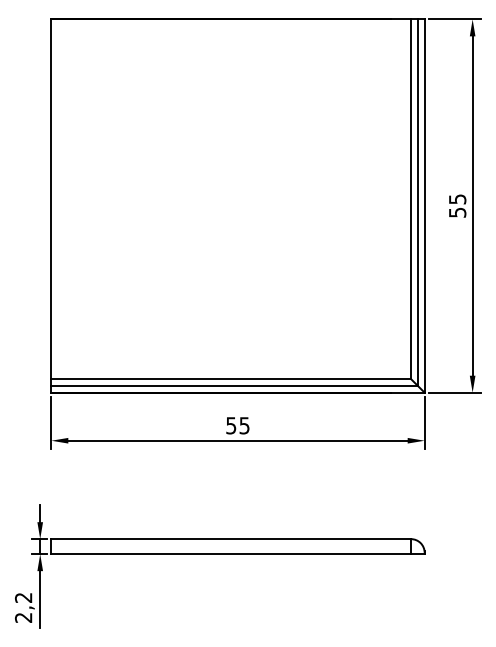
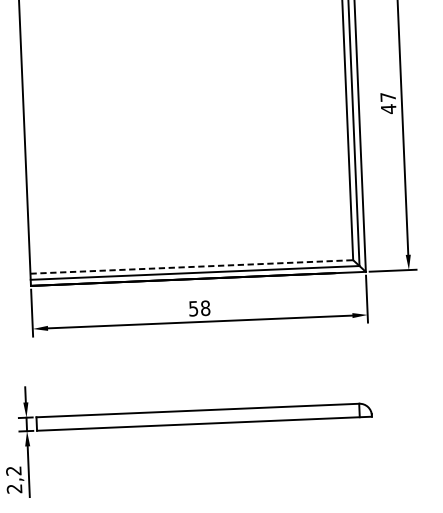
text: (457, 206) -> (388, 103), 55 -> 47
line: (231, 379) -> (192, 267), solid -> dashed
text: (244, 425) -> (205, 308), 55 -> 58

